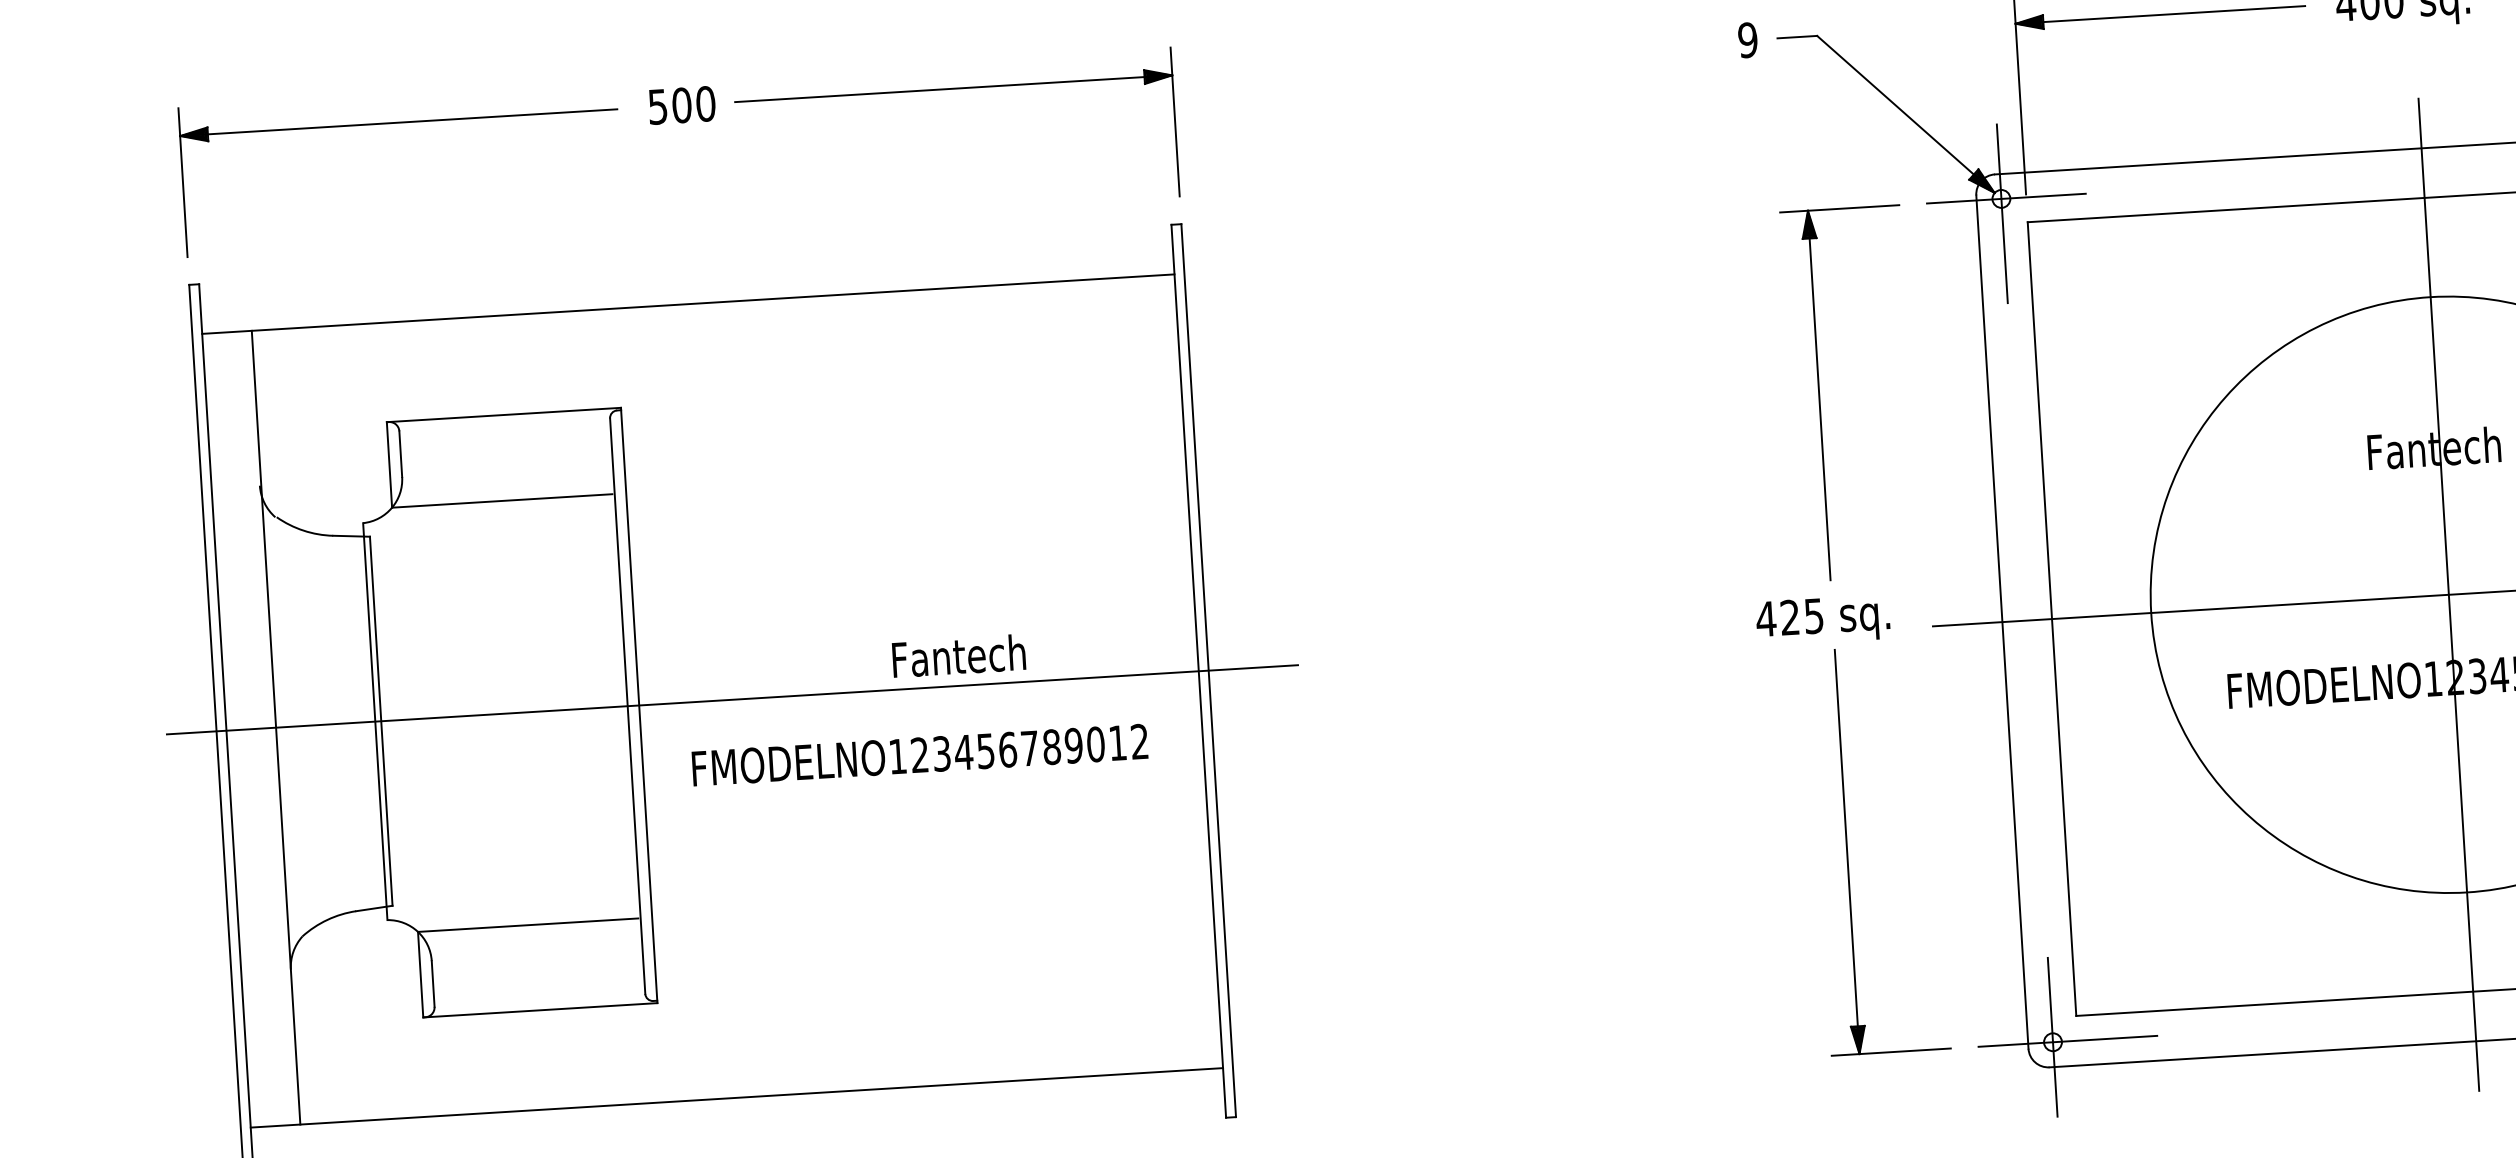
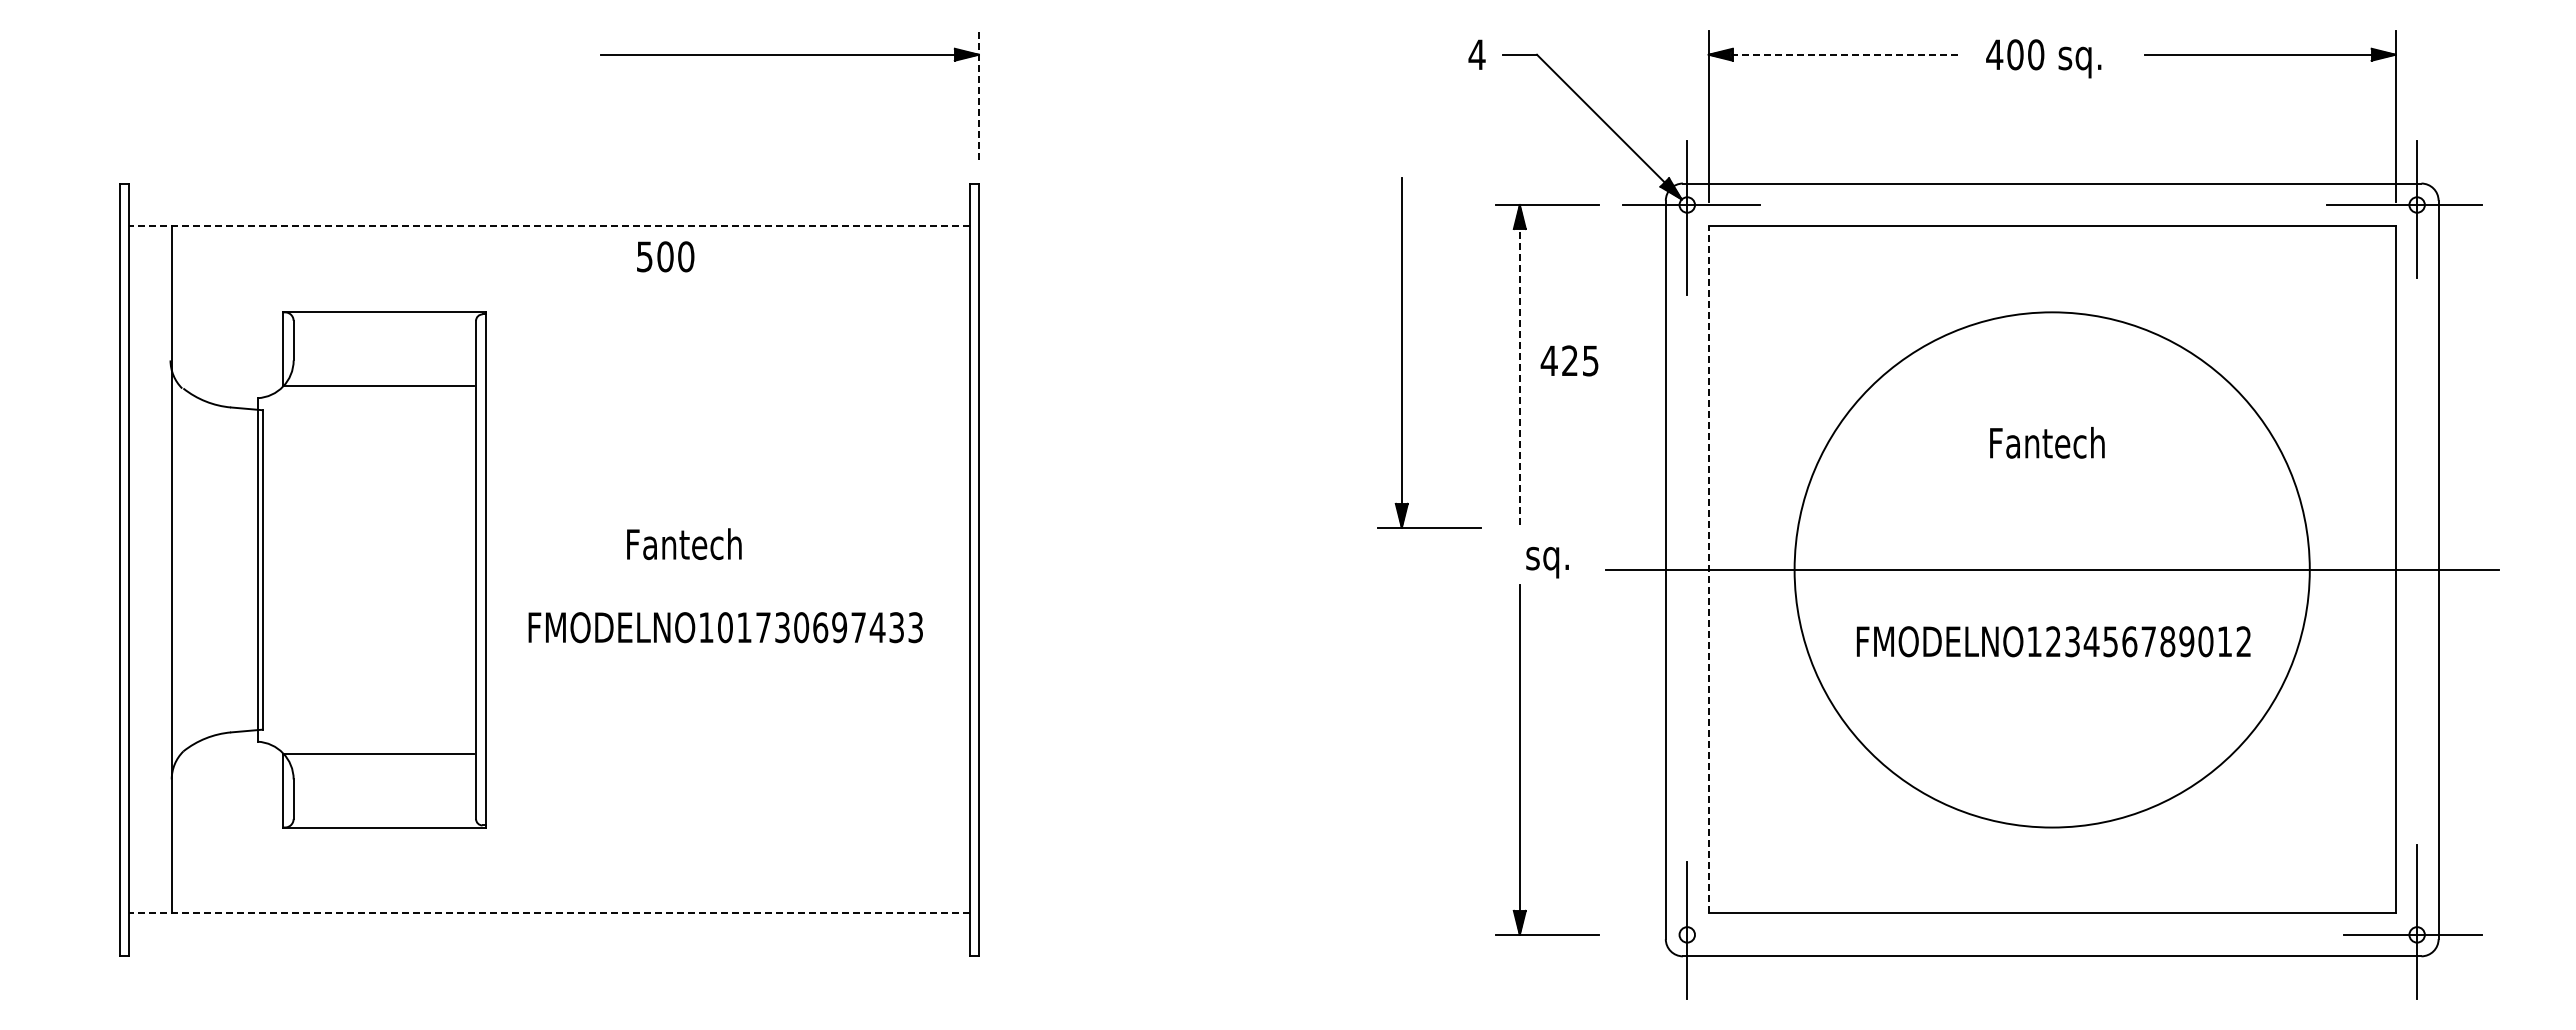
line: (2160, 14) -> (1834, 54), solid -> dashed
text: (1747, 39) -> (1476, 54), 9 -> 4
text: (681, 105) -> (665, 256), moved
line: (1174, 121) -> (978, 94), solid -> dashed
part: (398, 123) -> (309, 55), removed
line: (688, 304) -> (549, 226), solid -> dashed
part: (1682, 389) -> (1402, 352), added
line: (1818, 395) -> (1519, 364), solid -> dashed
line: (2449, 594) -> (2052, 569), removed
text: (1789, 617) -> (1569, 360), moved
line: (2051, 618) -> (1708, 569), solid -> dashed
text: (959, 655) -> (684, 543), moved
line: (732, 699) -> (566, 569), removed
text: (1029, 748) -> (820, 627), FMODELNO123456789012 -> FMODELNO101730697433
line: (2067, 1040) -> (1699, 934), removed
line: (736, 1097) -> (549, 913), solid -> dashed

